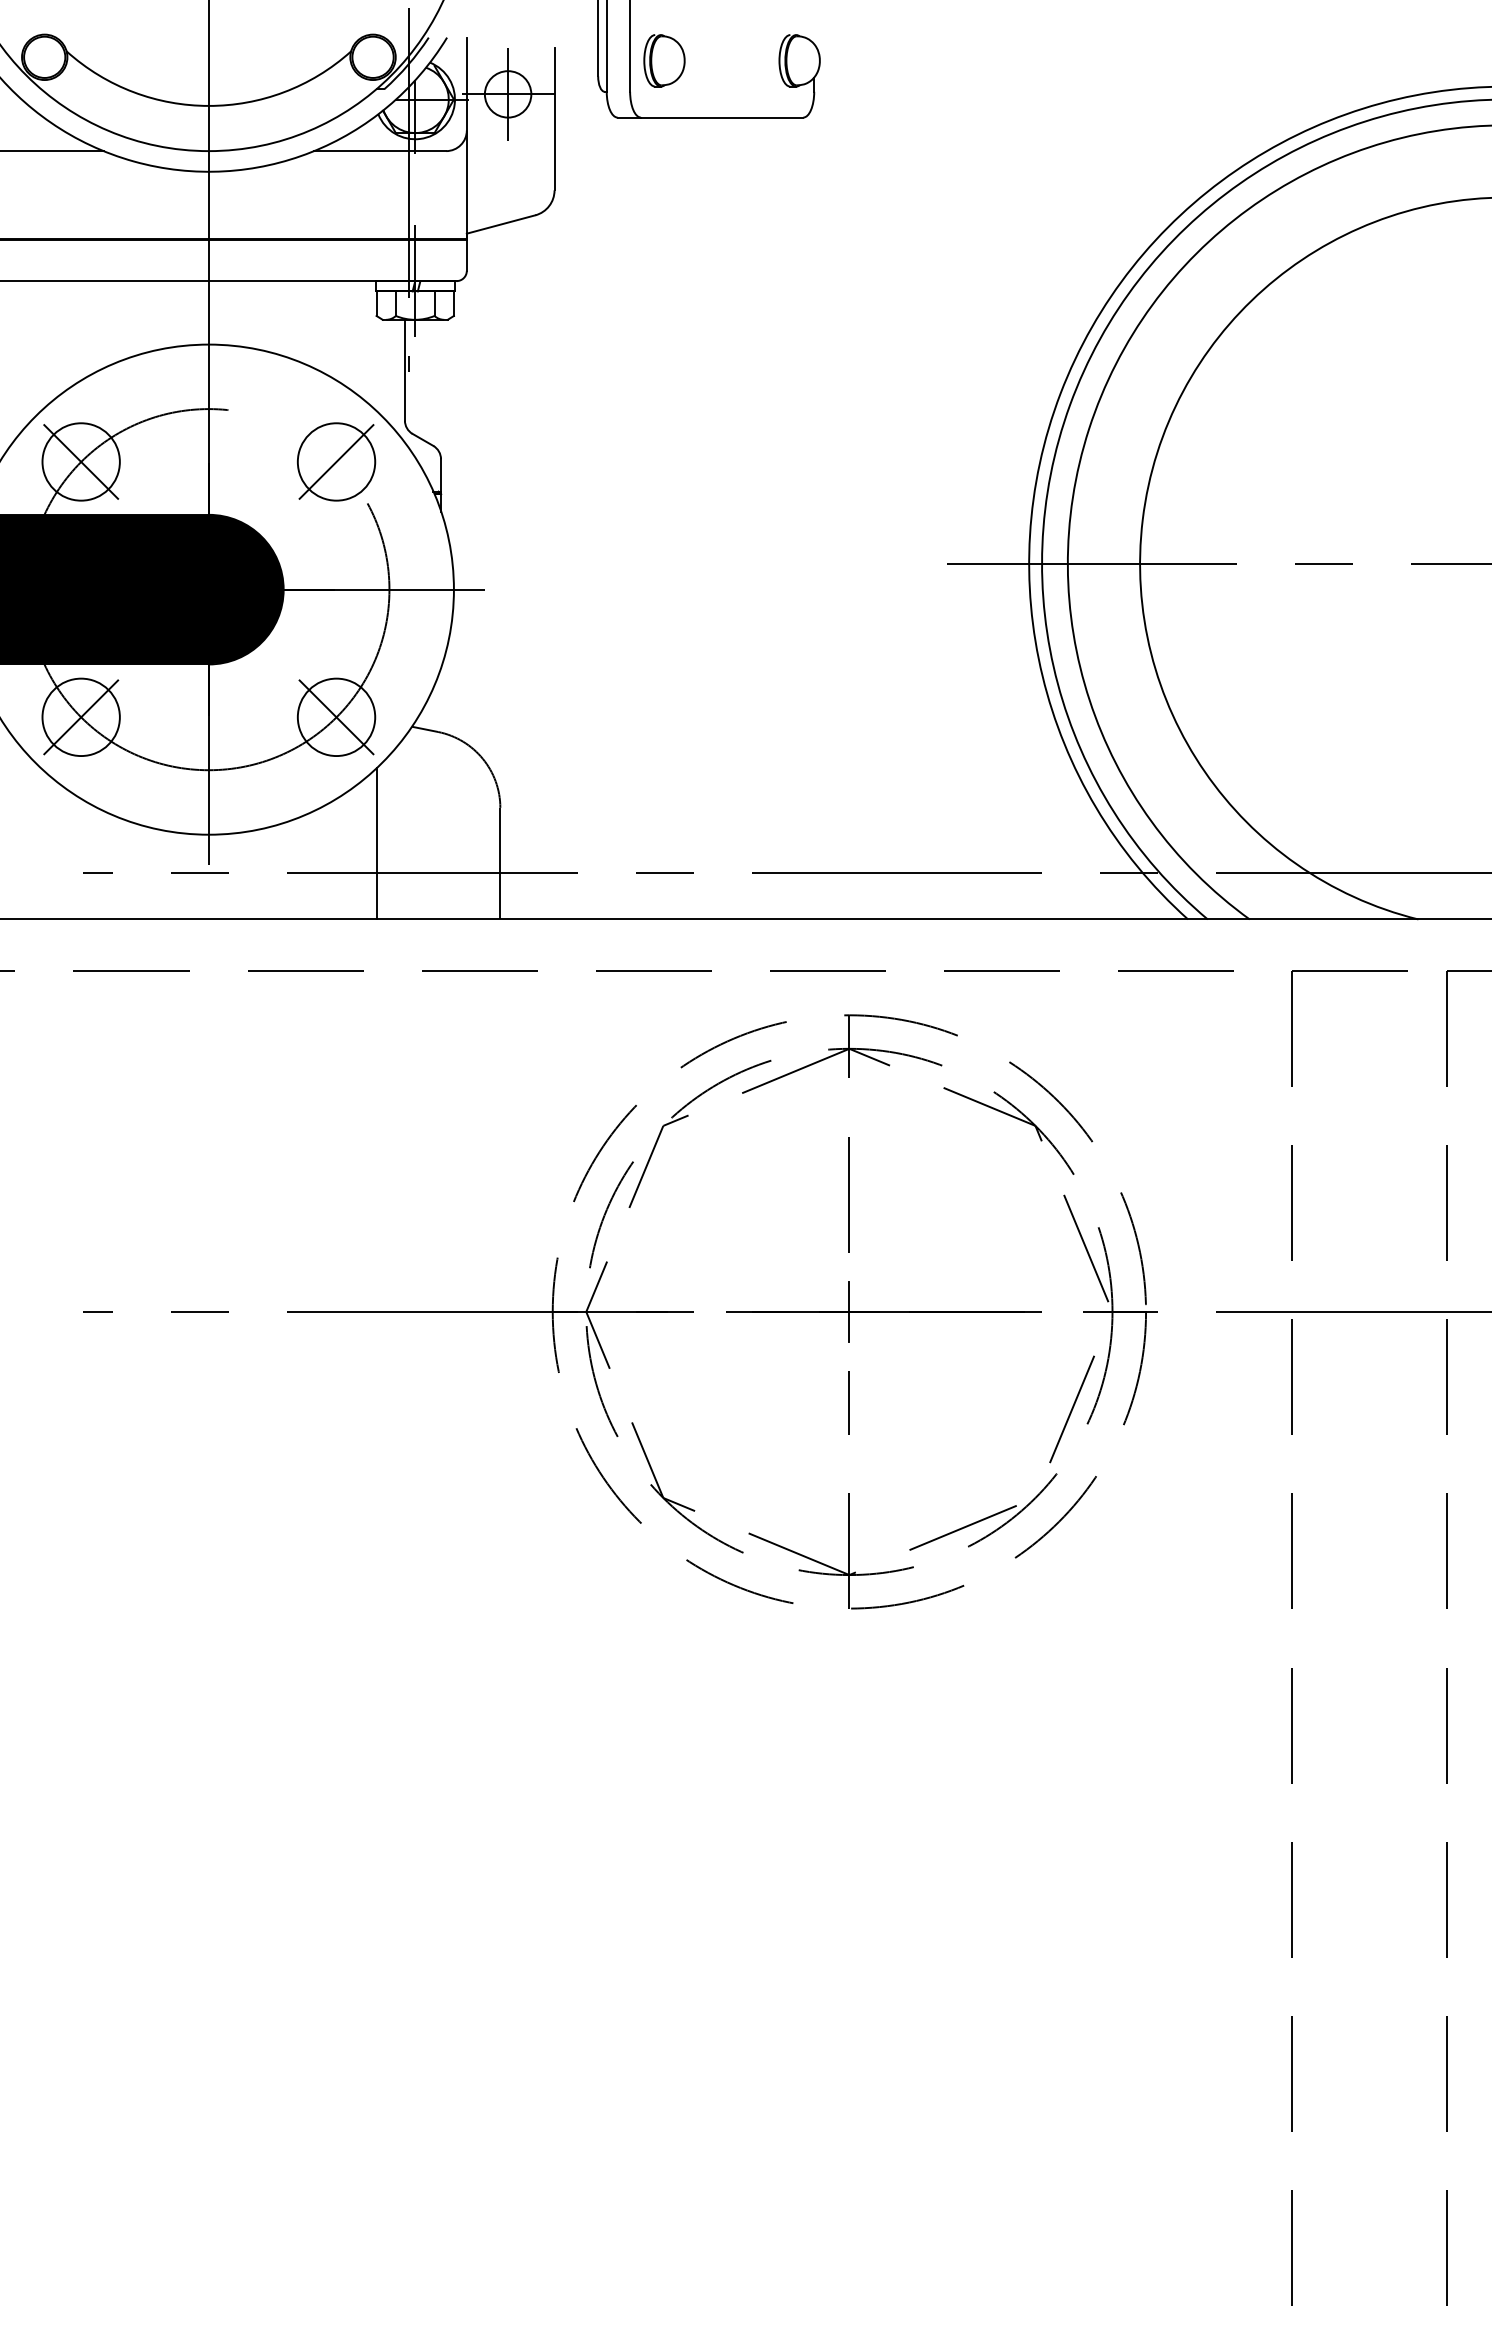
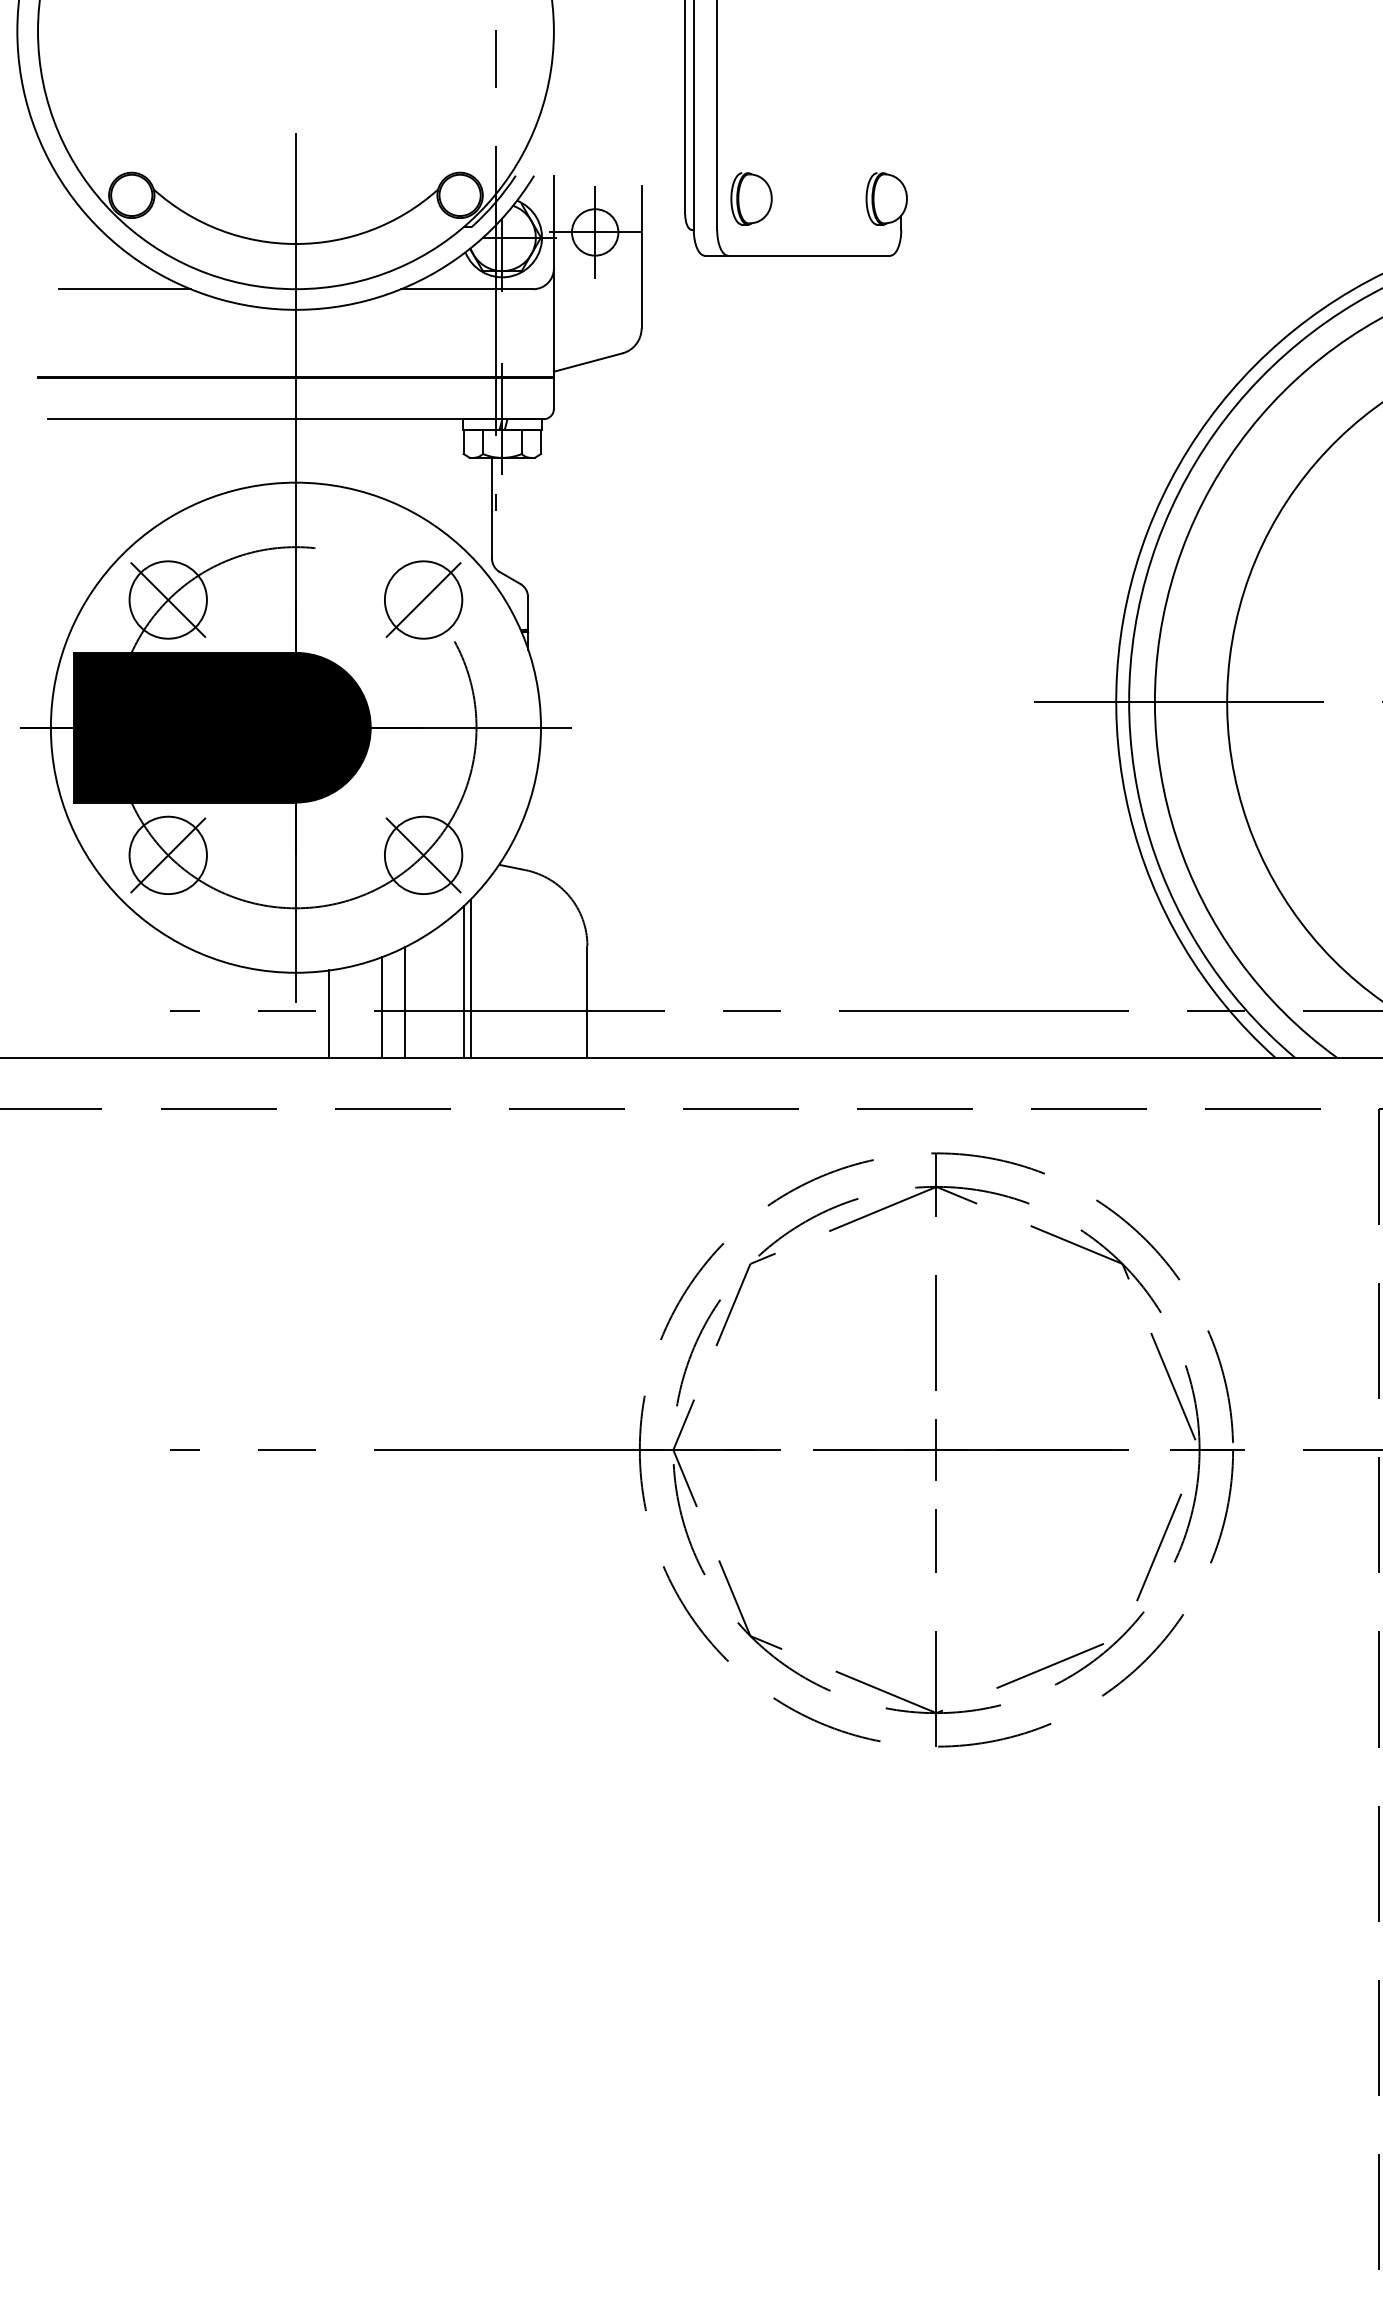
line: (383, 840) -> (470, 978), added
line: (317, 864) -> (404, 1002), added
line: (295, 868) -> (382, 1006), added
line: (242, 875) -> (329, 1013), added

